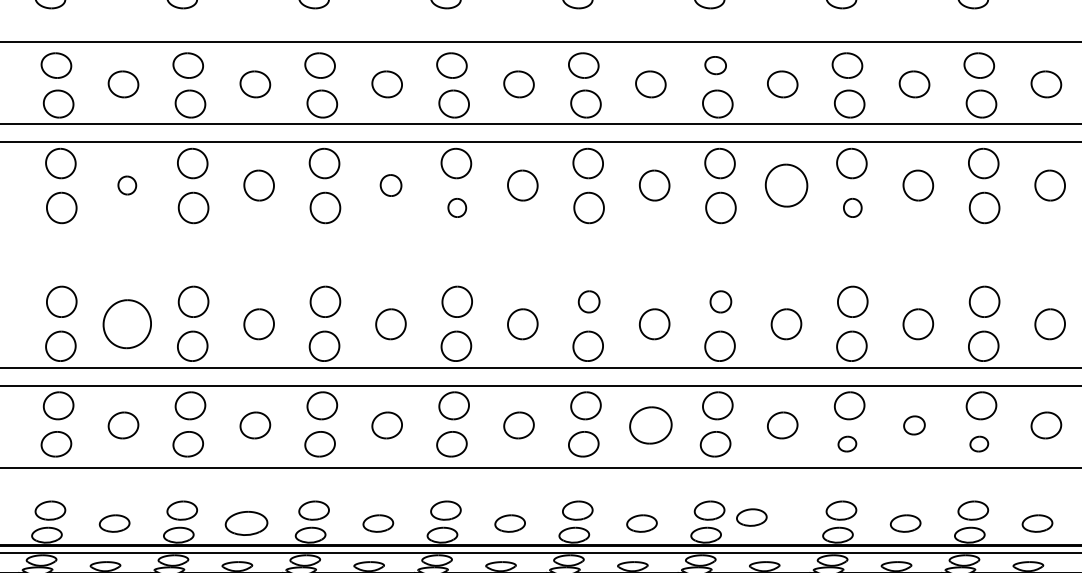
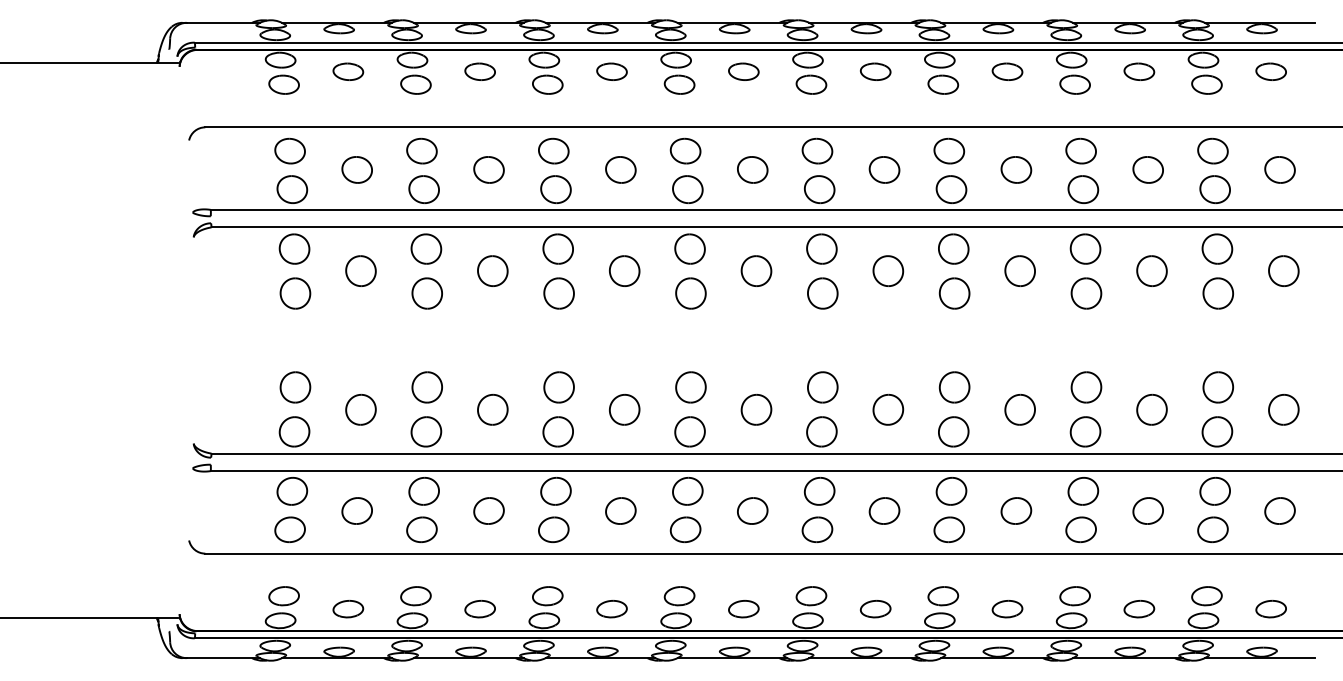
part: (715, 64) -> (949, 150), size x1.43
part: (126, 184) -> (360, 270), size x1.67
part: (390, 184) -> (624, 270), size x1.43
part: (785, 184) -> (1019, 270), size x0.71
part: (456, 207) -> (690, 293), size x1.67
part: (852, 207) -> (1086, 293), size x1.67
part: (588, 301) -> (822, 387), size x1.43
part: (720, 301) -> (954, 387), size x1.43
part: (126, 323) -> (360, 409), size x0.62
part: (650, 424) -> (884, 510), size x0.71
part: (913, 424) -> (1147, 510), size x1.43
part: (846, 443) -> (1080, 529), size x1.67
part: (978, 443) -> (1212, 529), size x1.67
part: (751, 517) -> (1007, 609), moved
part: (245, 523) -> (479, 609), size x0.71

